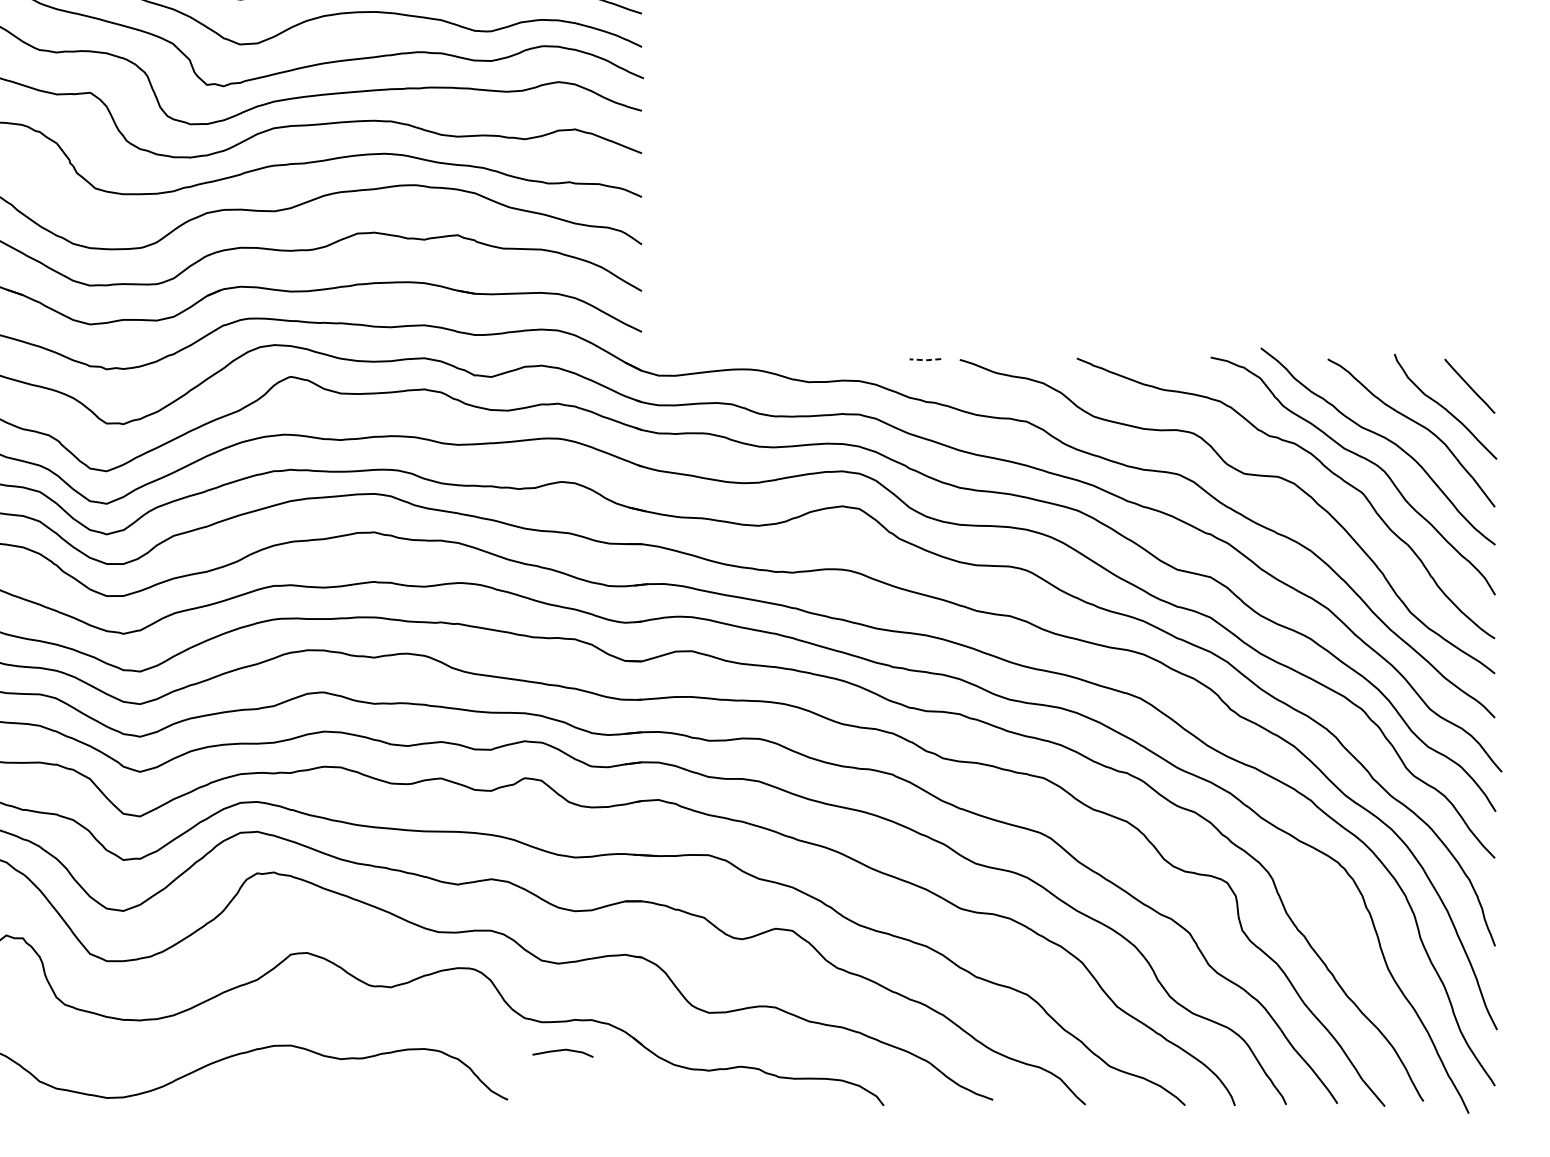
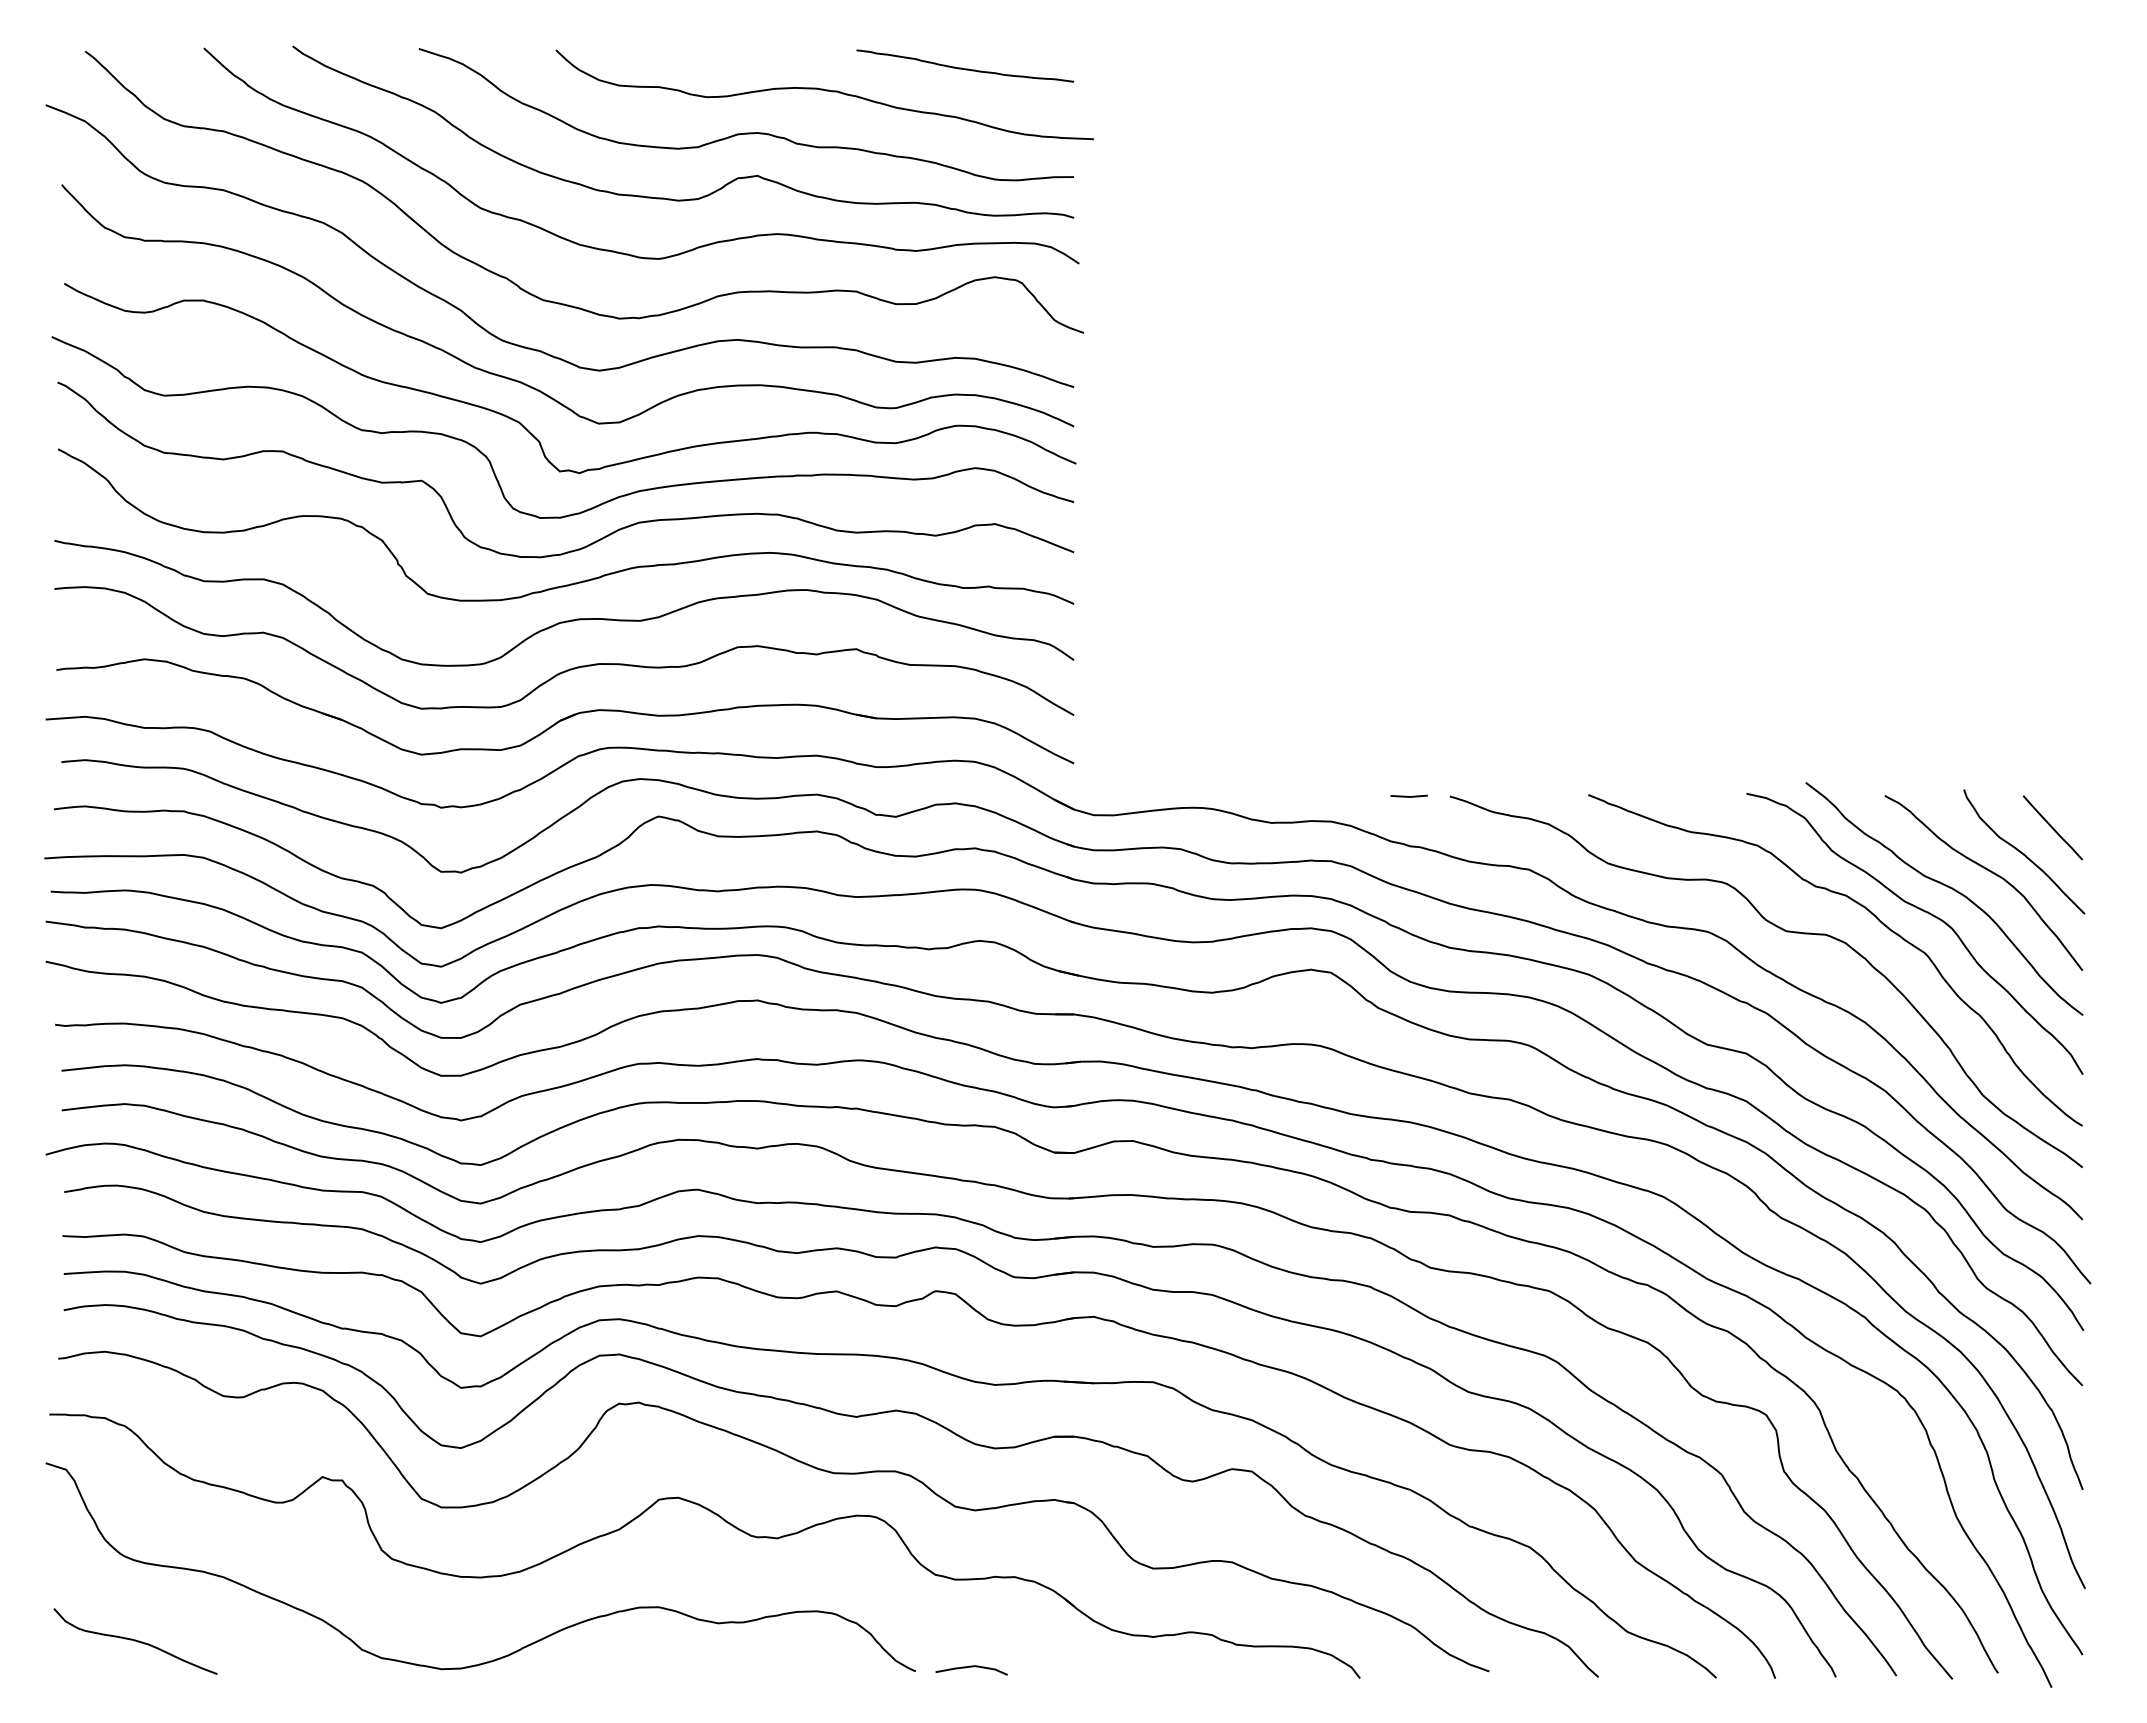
line: (925, 359) -> (1409, 796), dashed -> solid
line: (562, 1050) -> (971, 1667), moved

